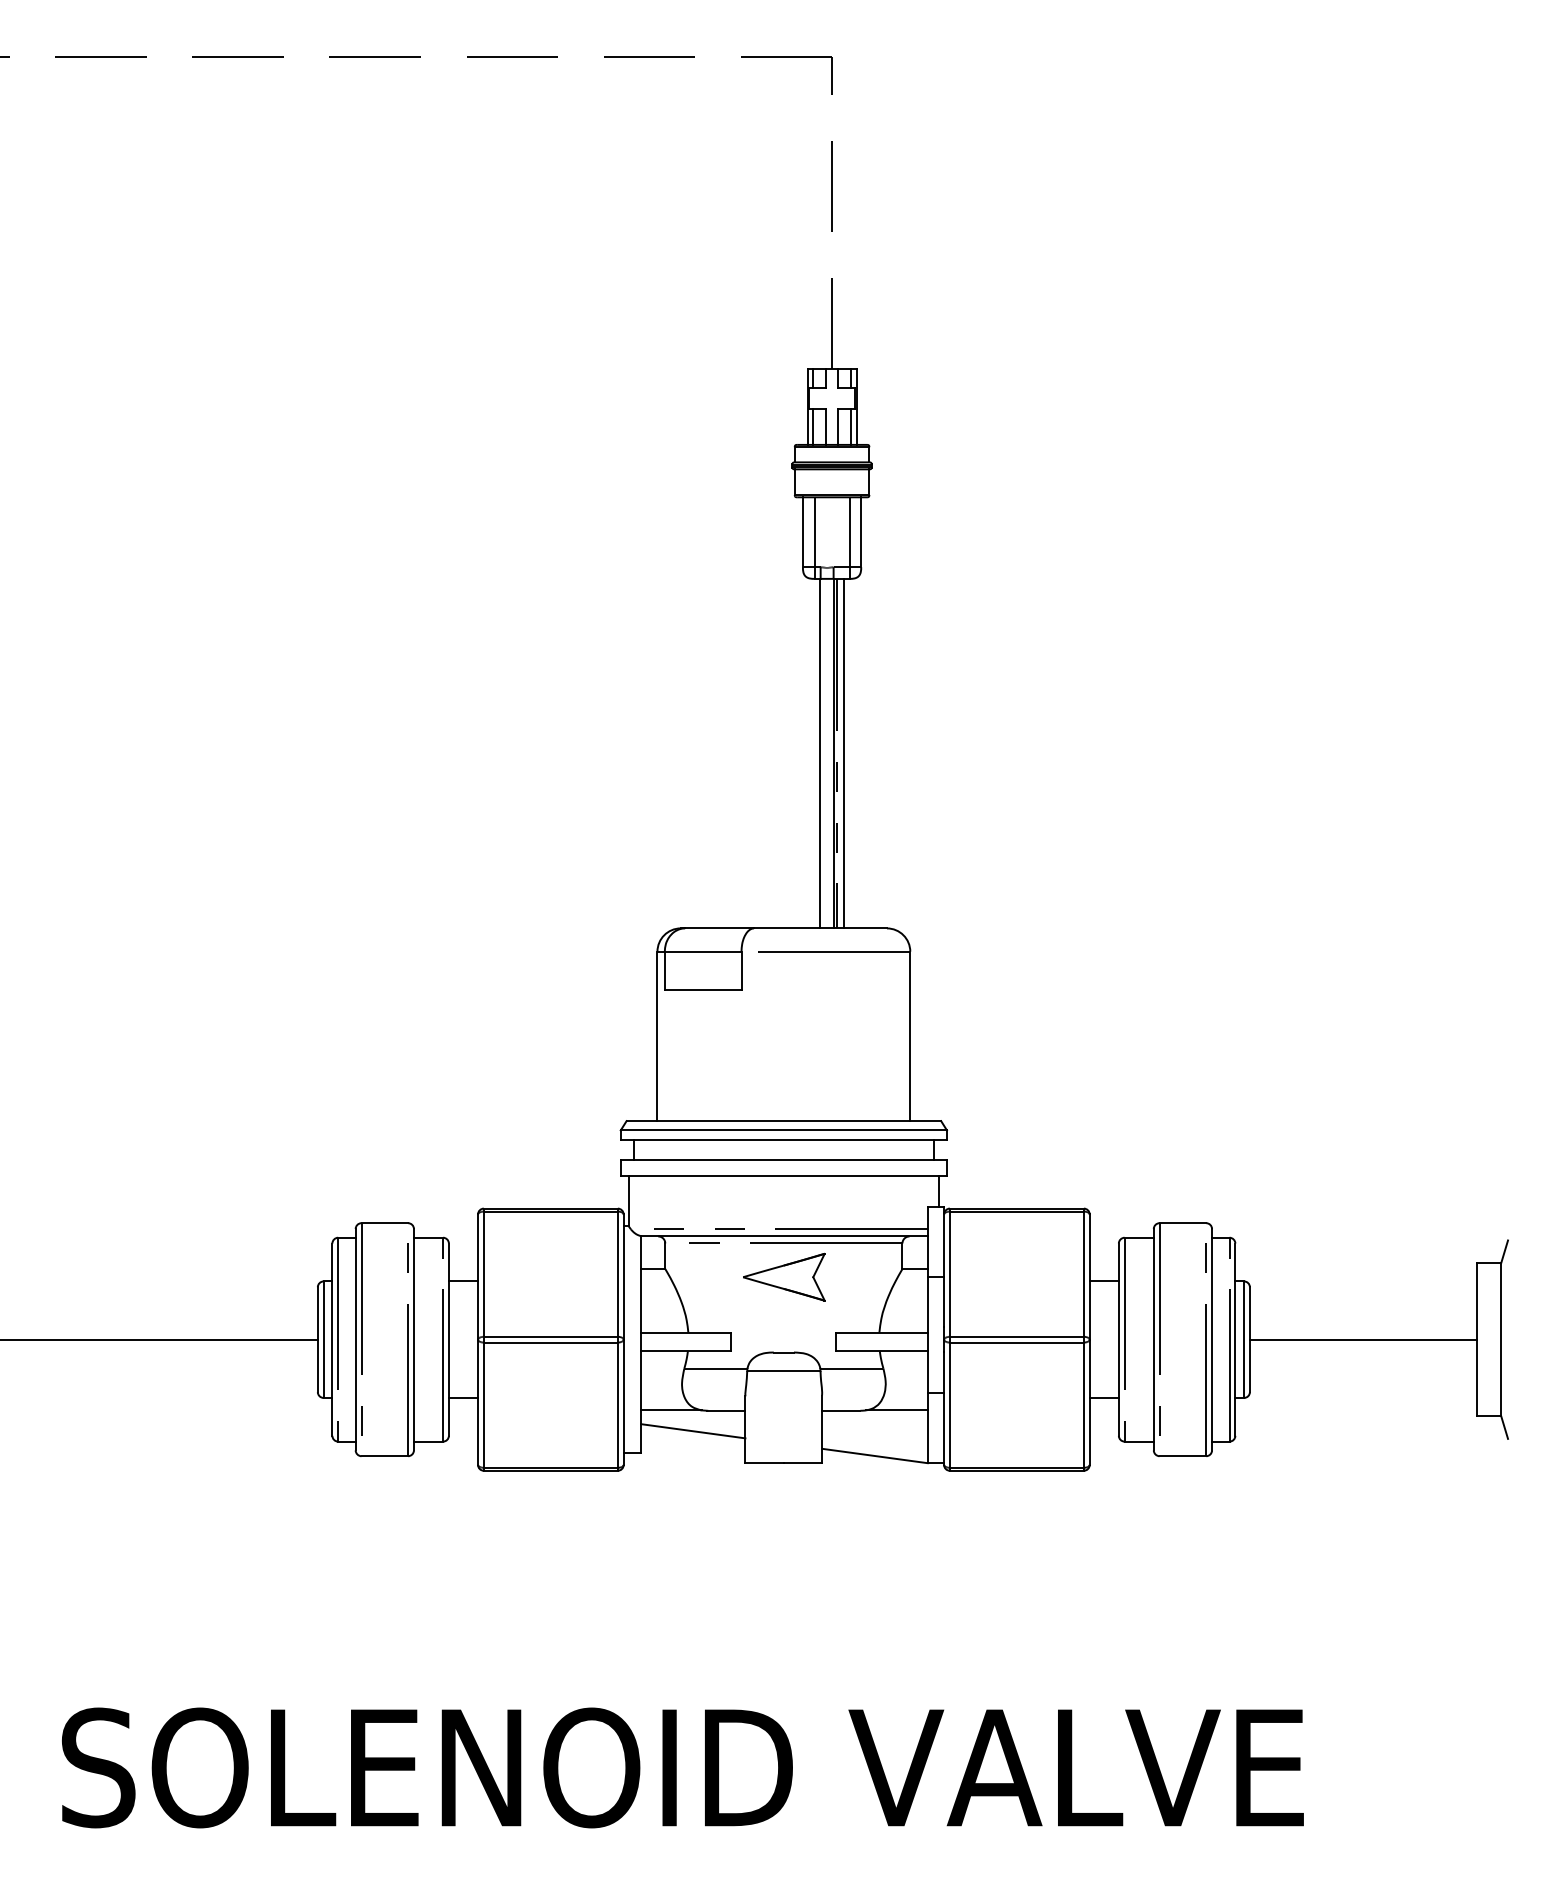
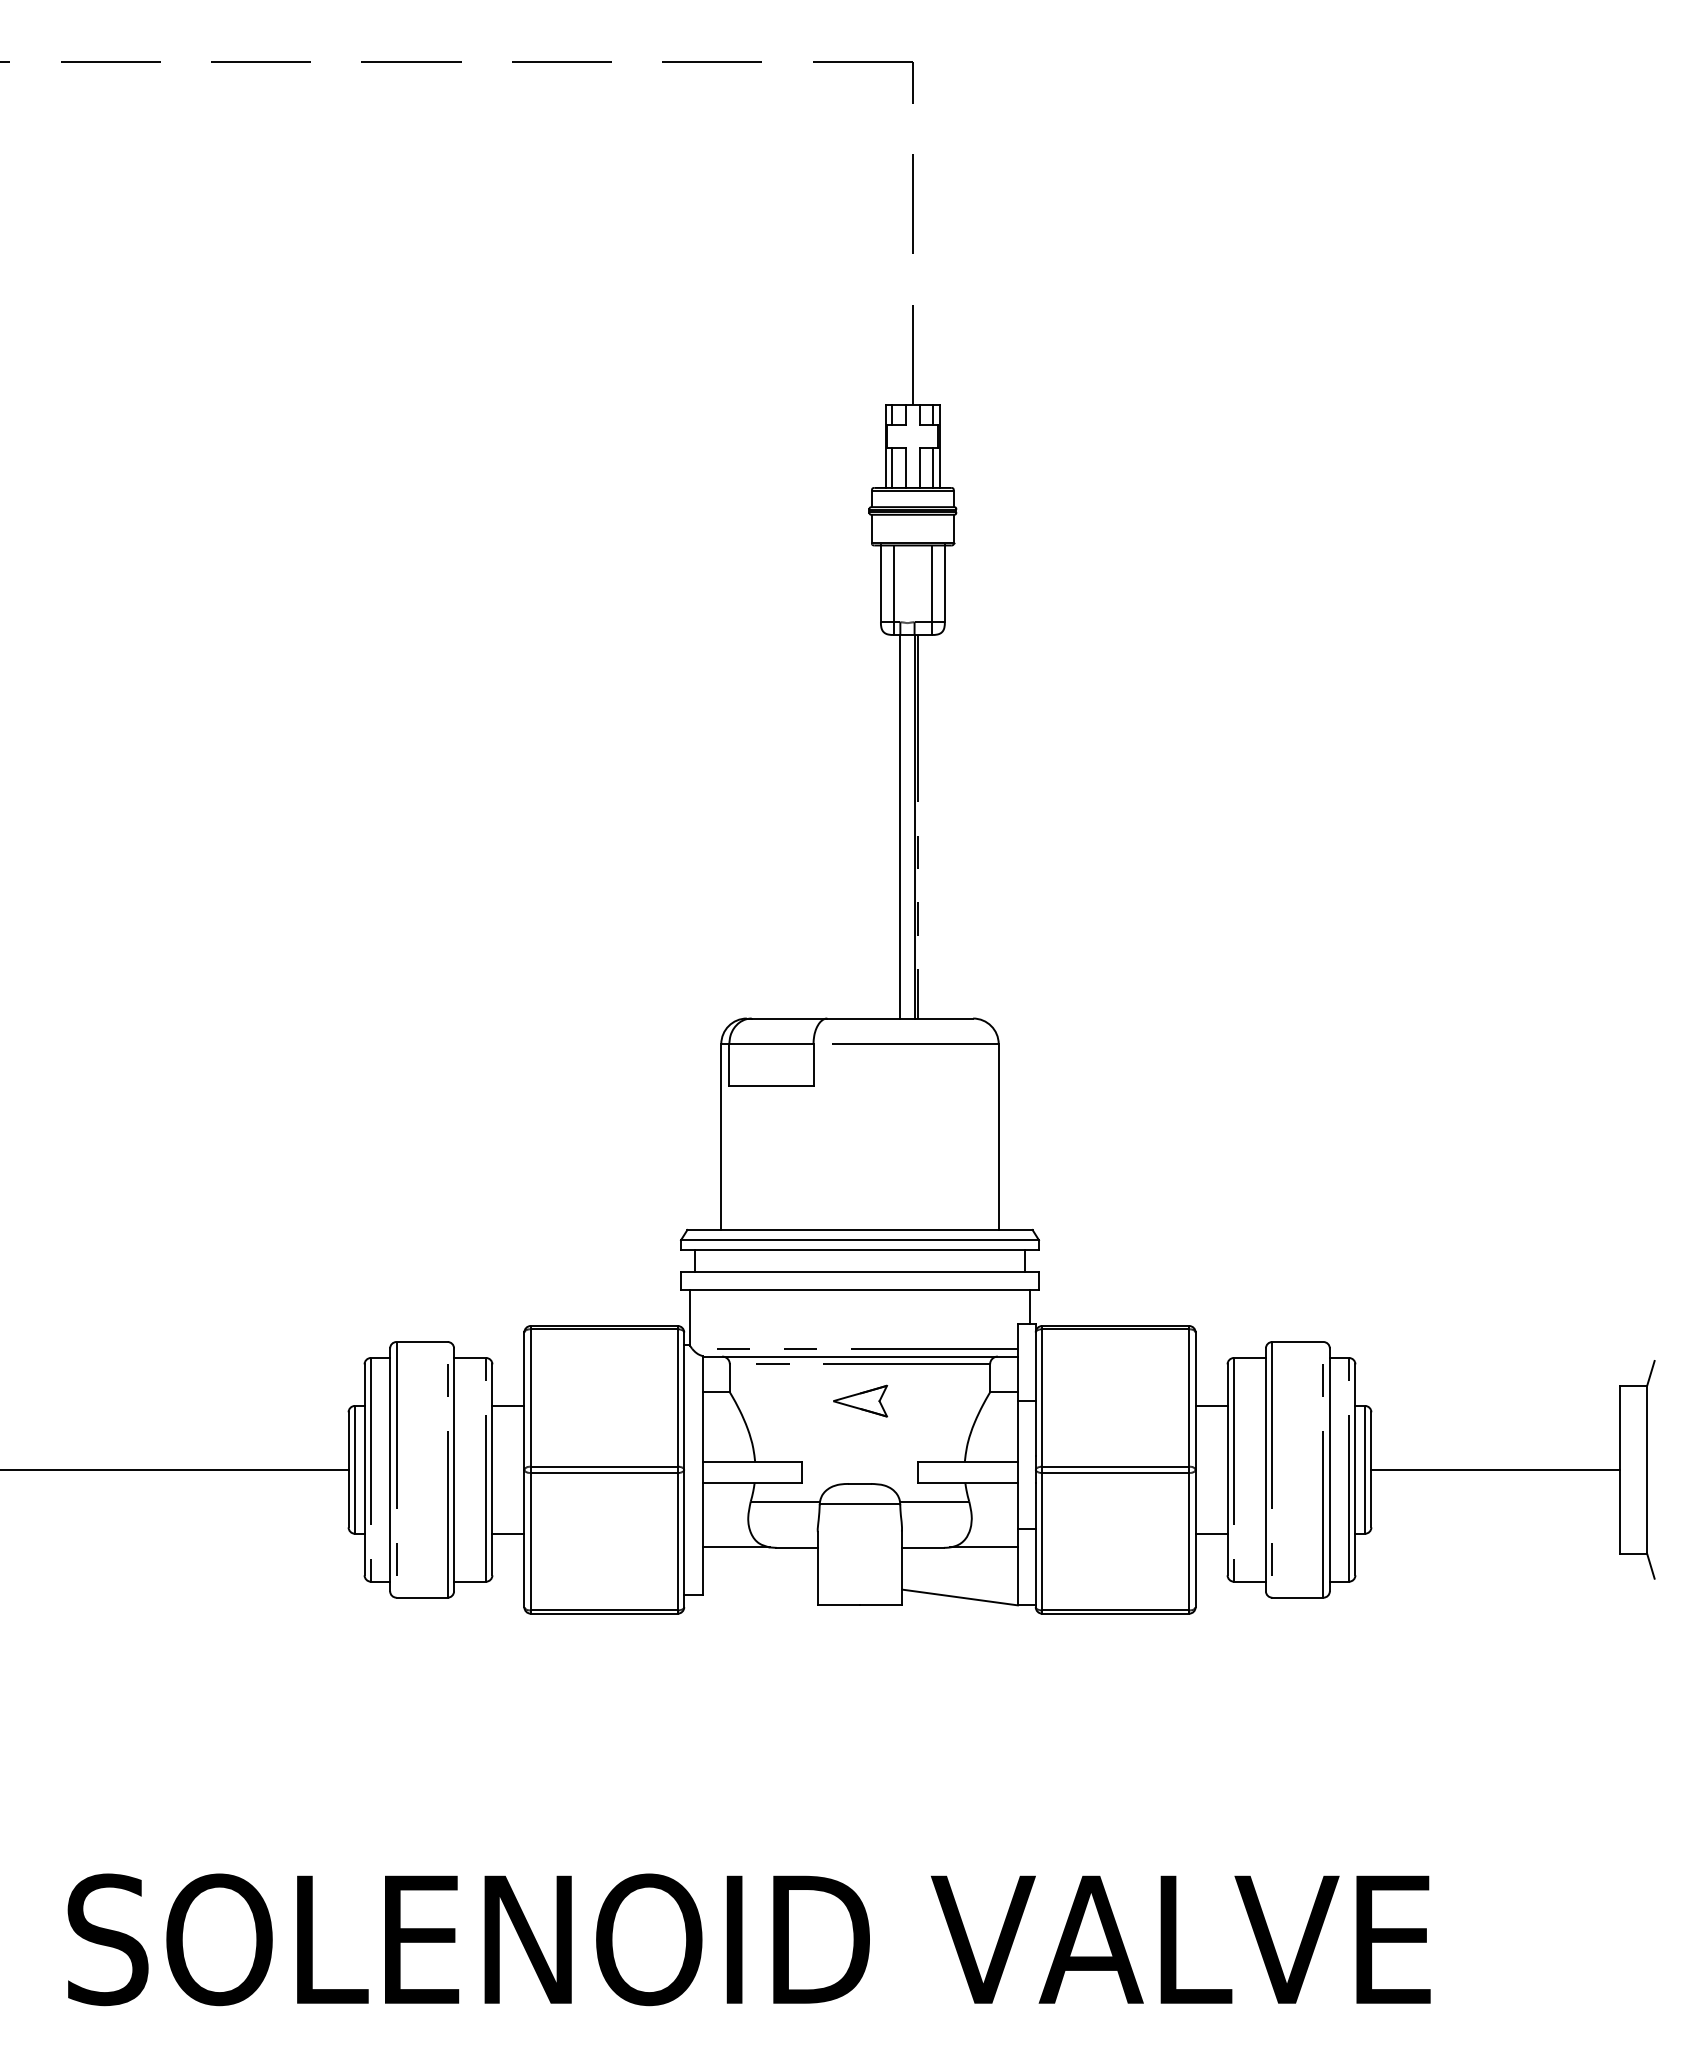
line: (843, 753) -> (925, 826), removed
part: (784, 1276) -> (860, 1400), size x0.6
line: (693, 1431) -> (760, 1570), removed

